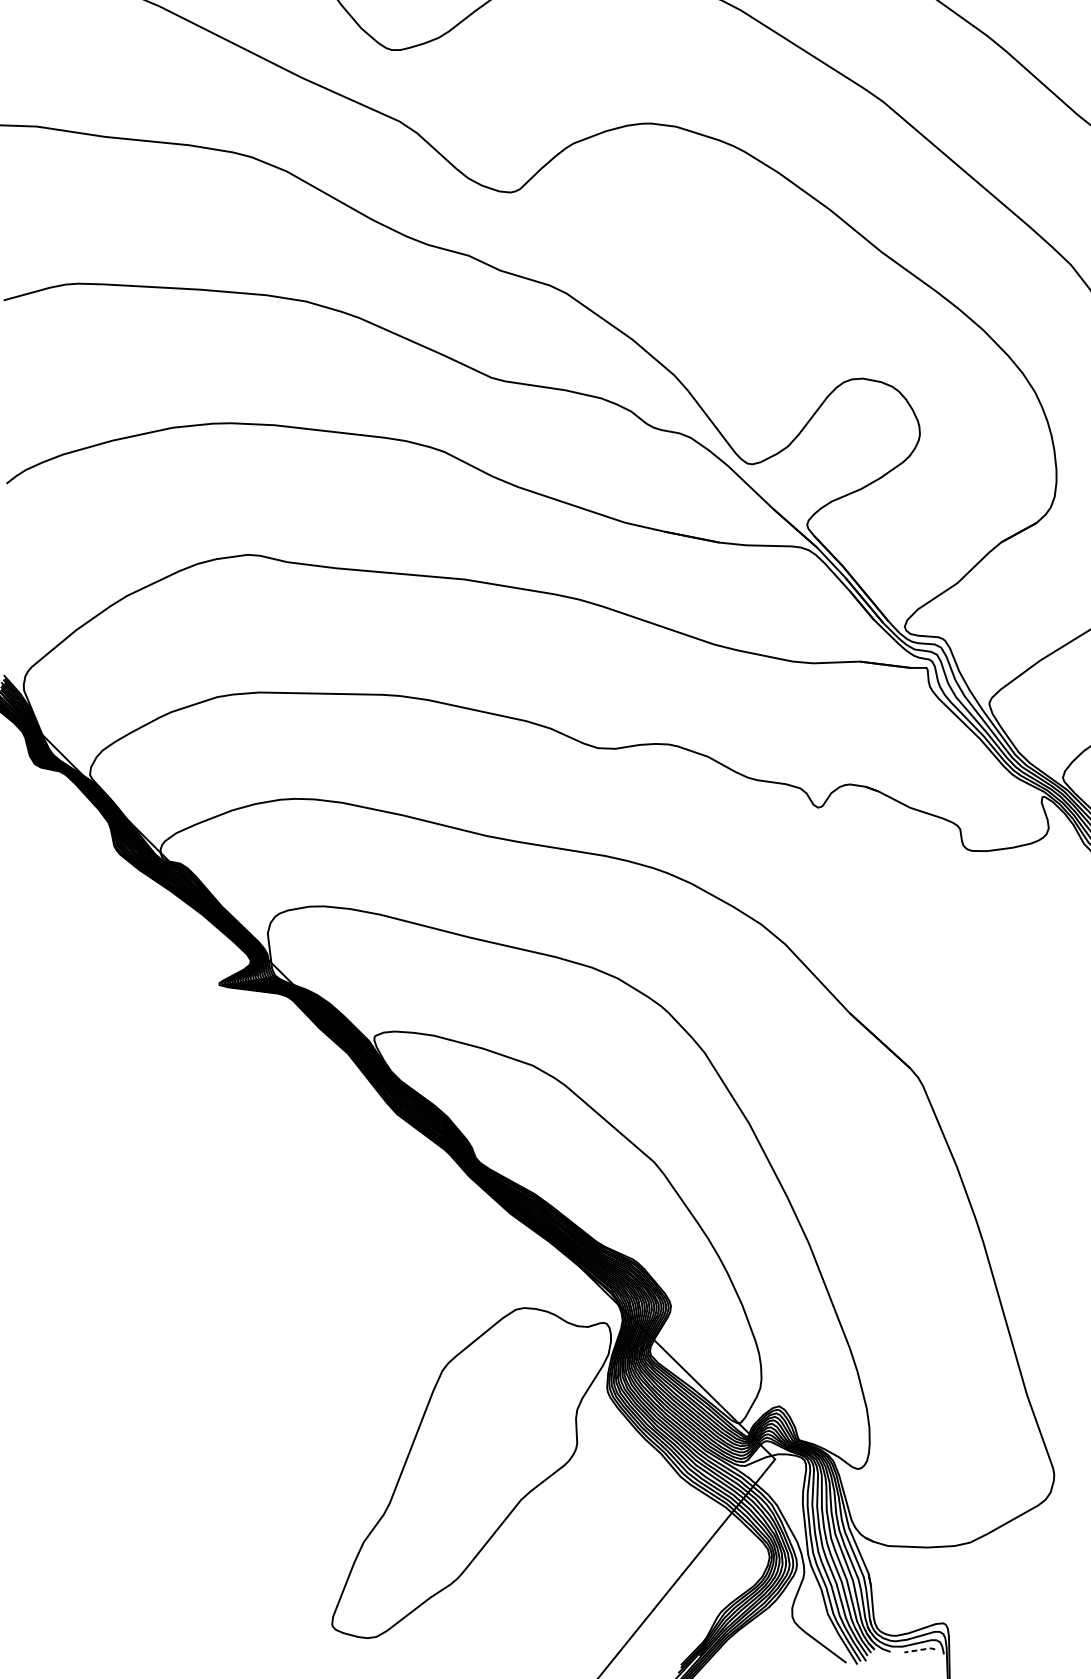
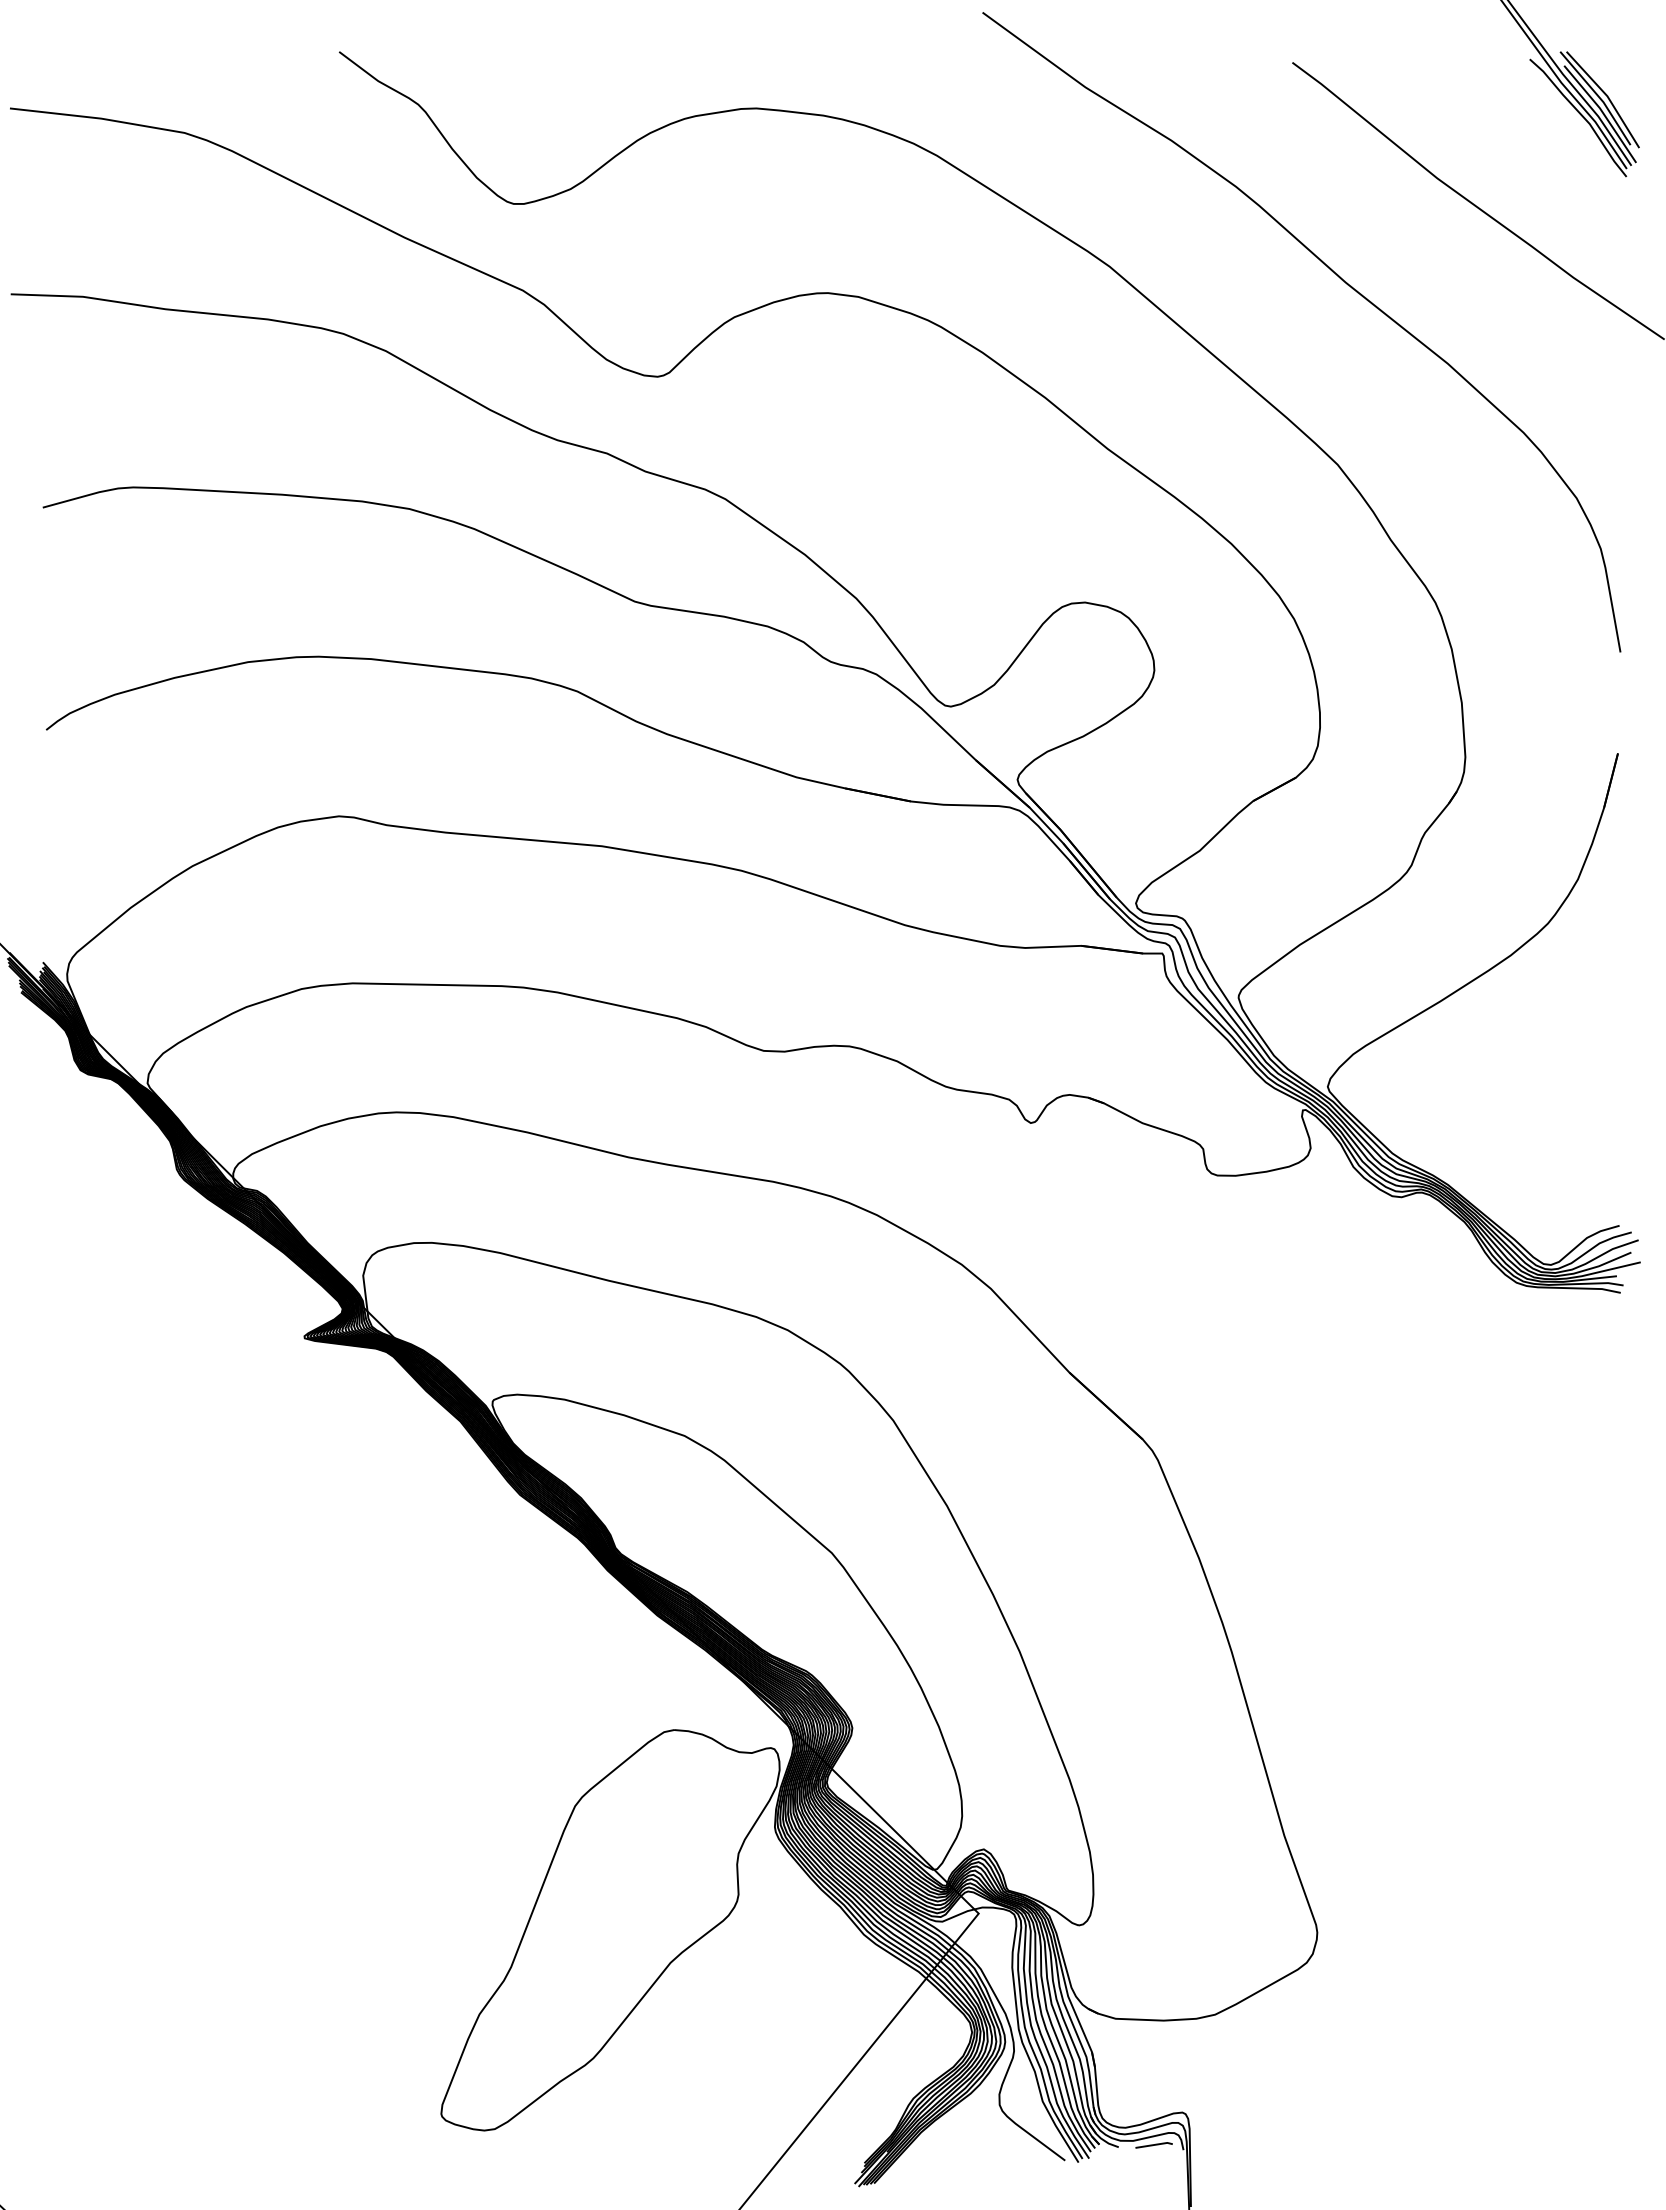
line: (920, 1649) -> (1154, 2144), dashed -> solid

